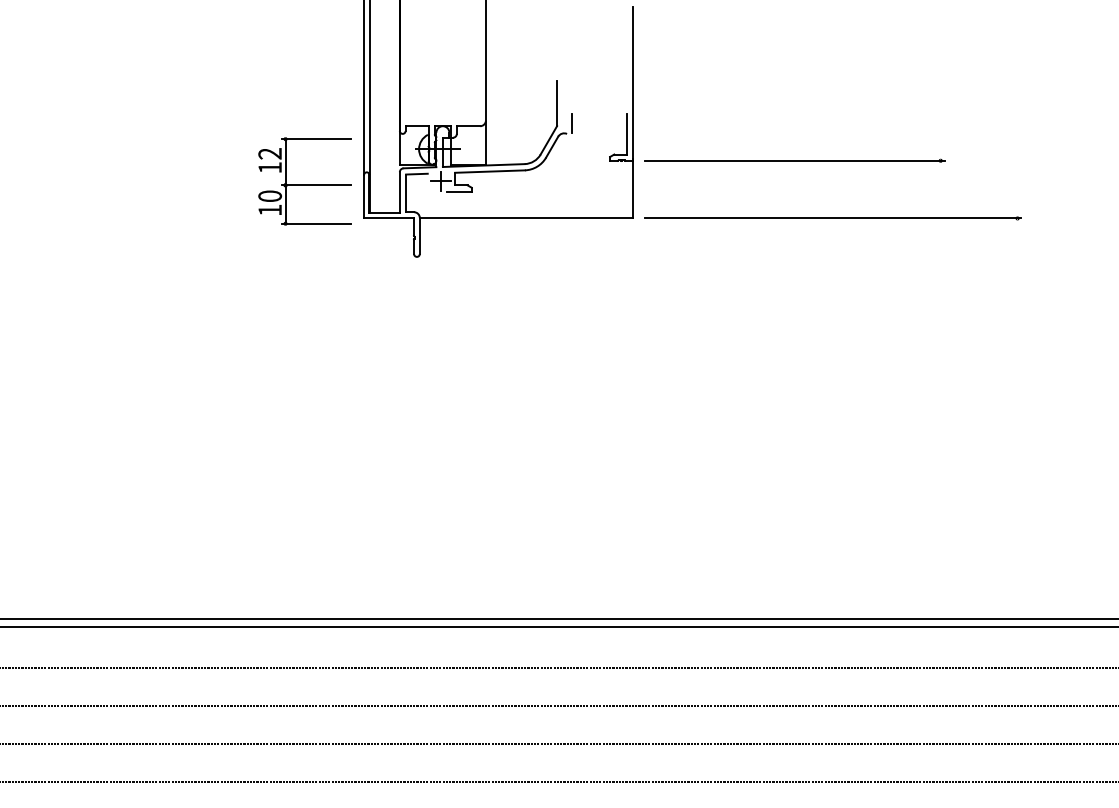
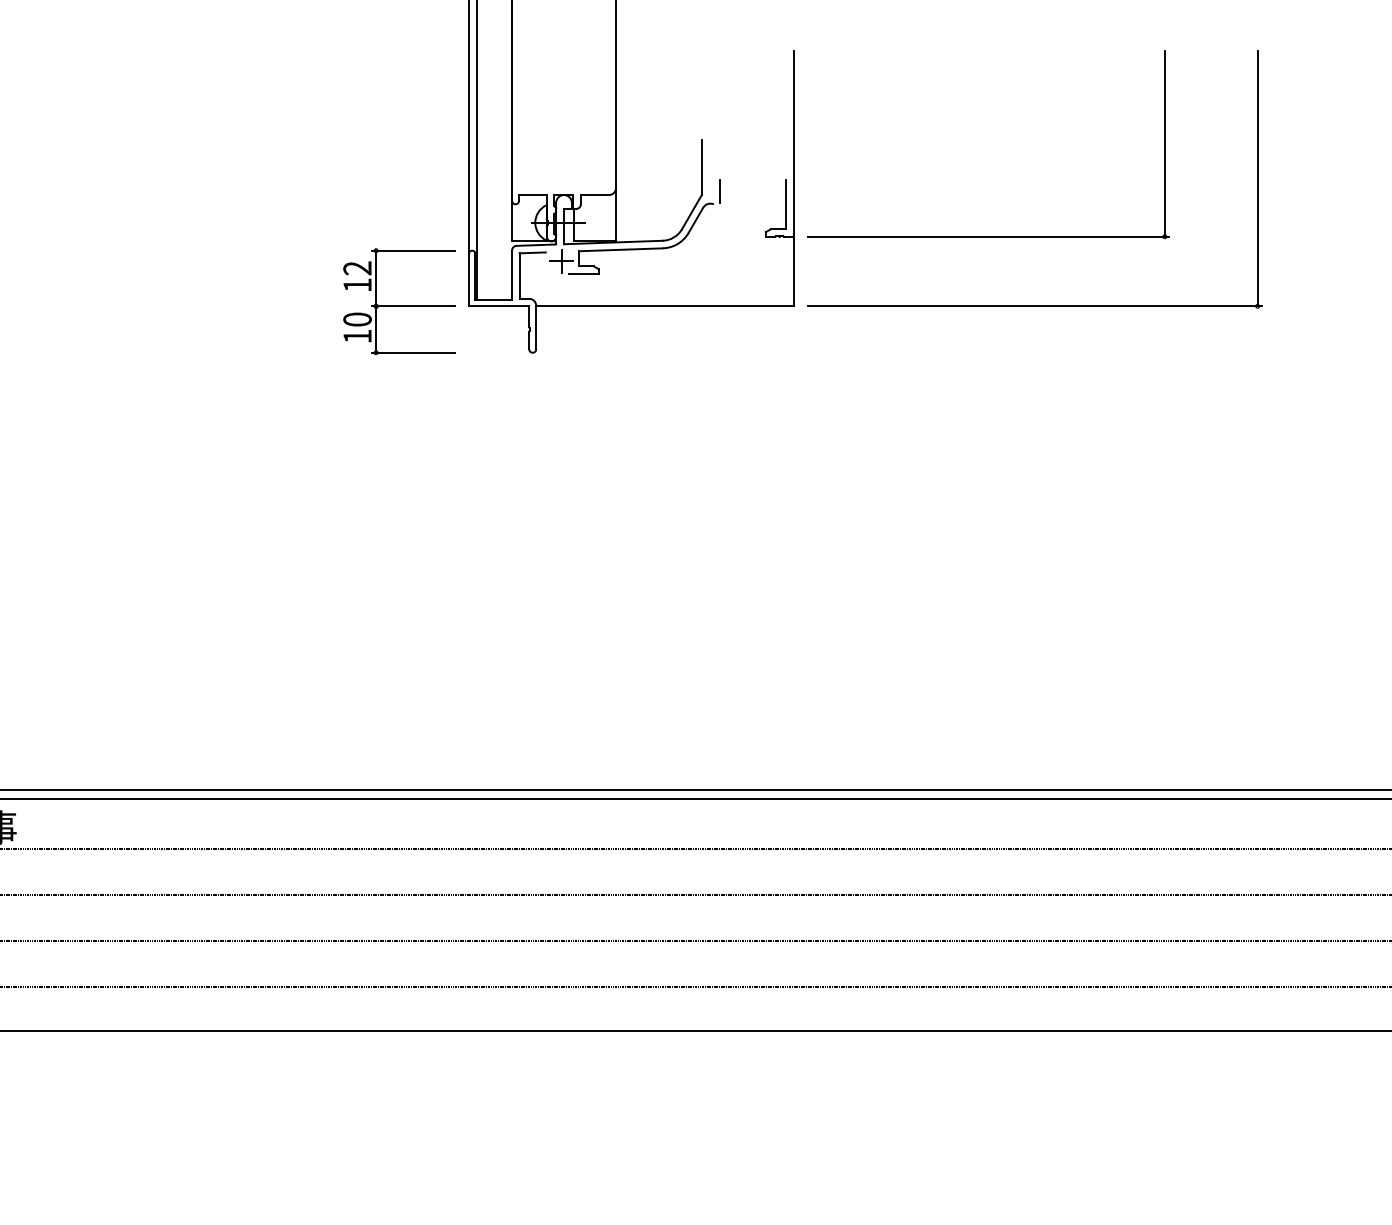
line: (940, 83) -> (1164, 143), added
line: (1017, 112) -> (1257, 178), added
part: (304, 181) -> (399, 301), moved

